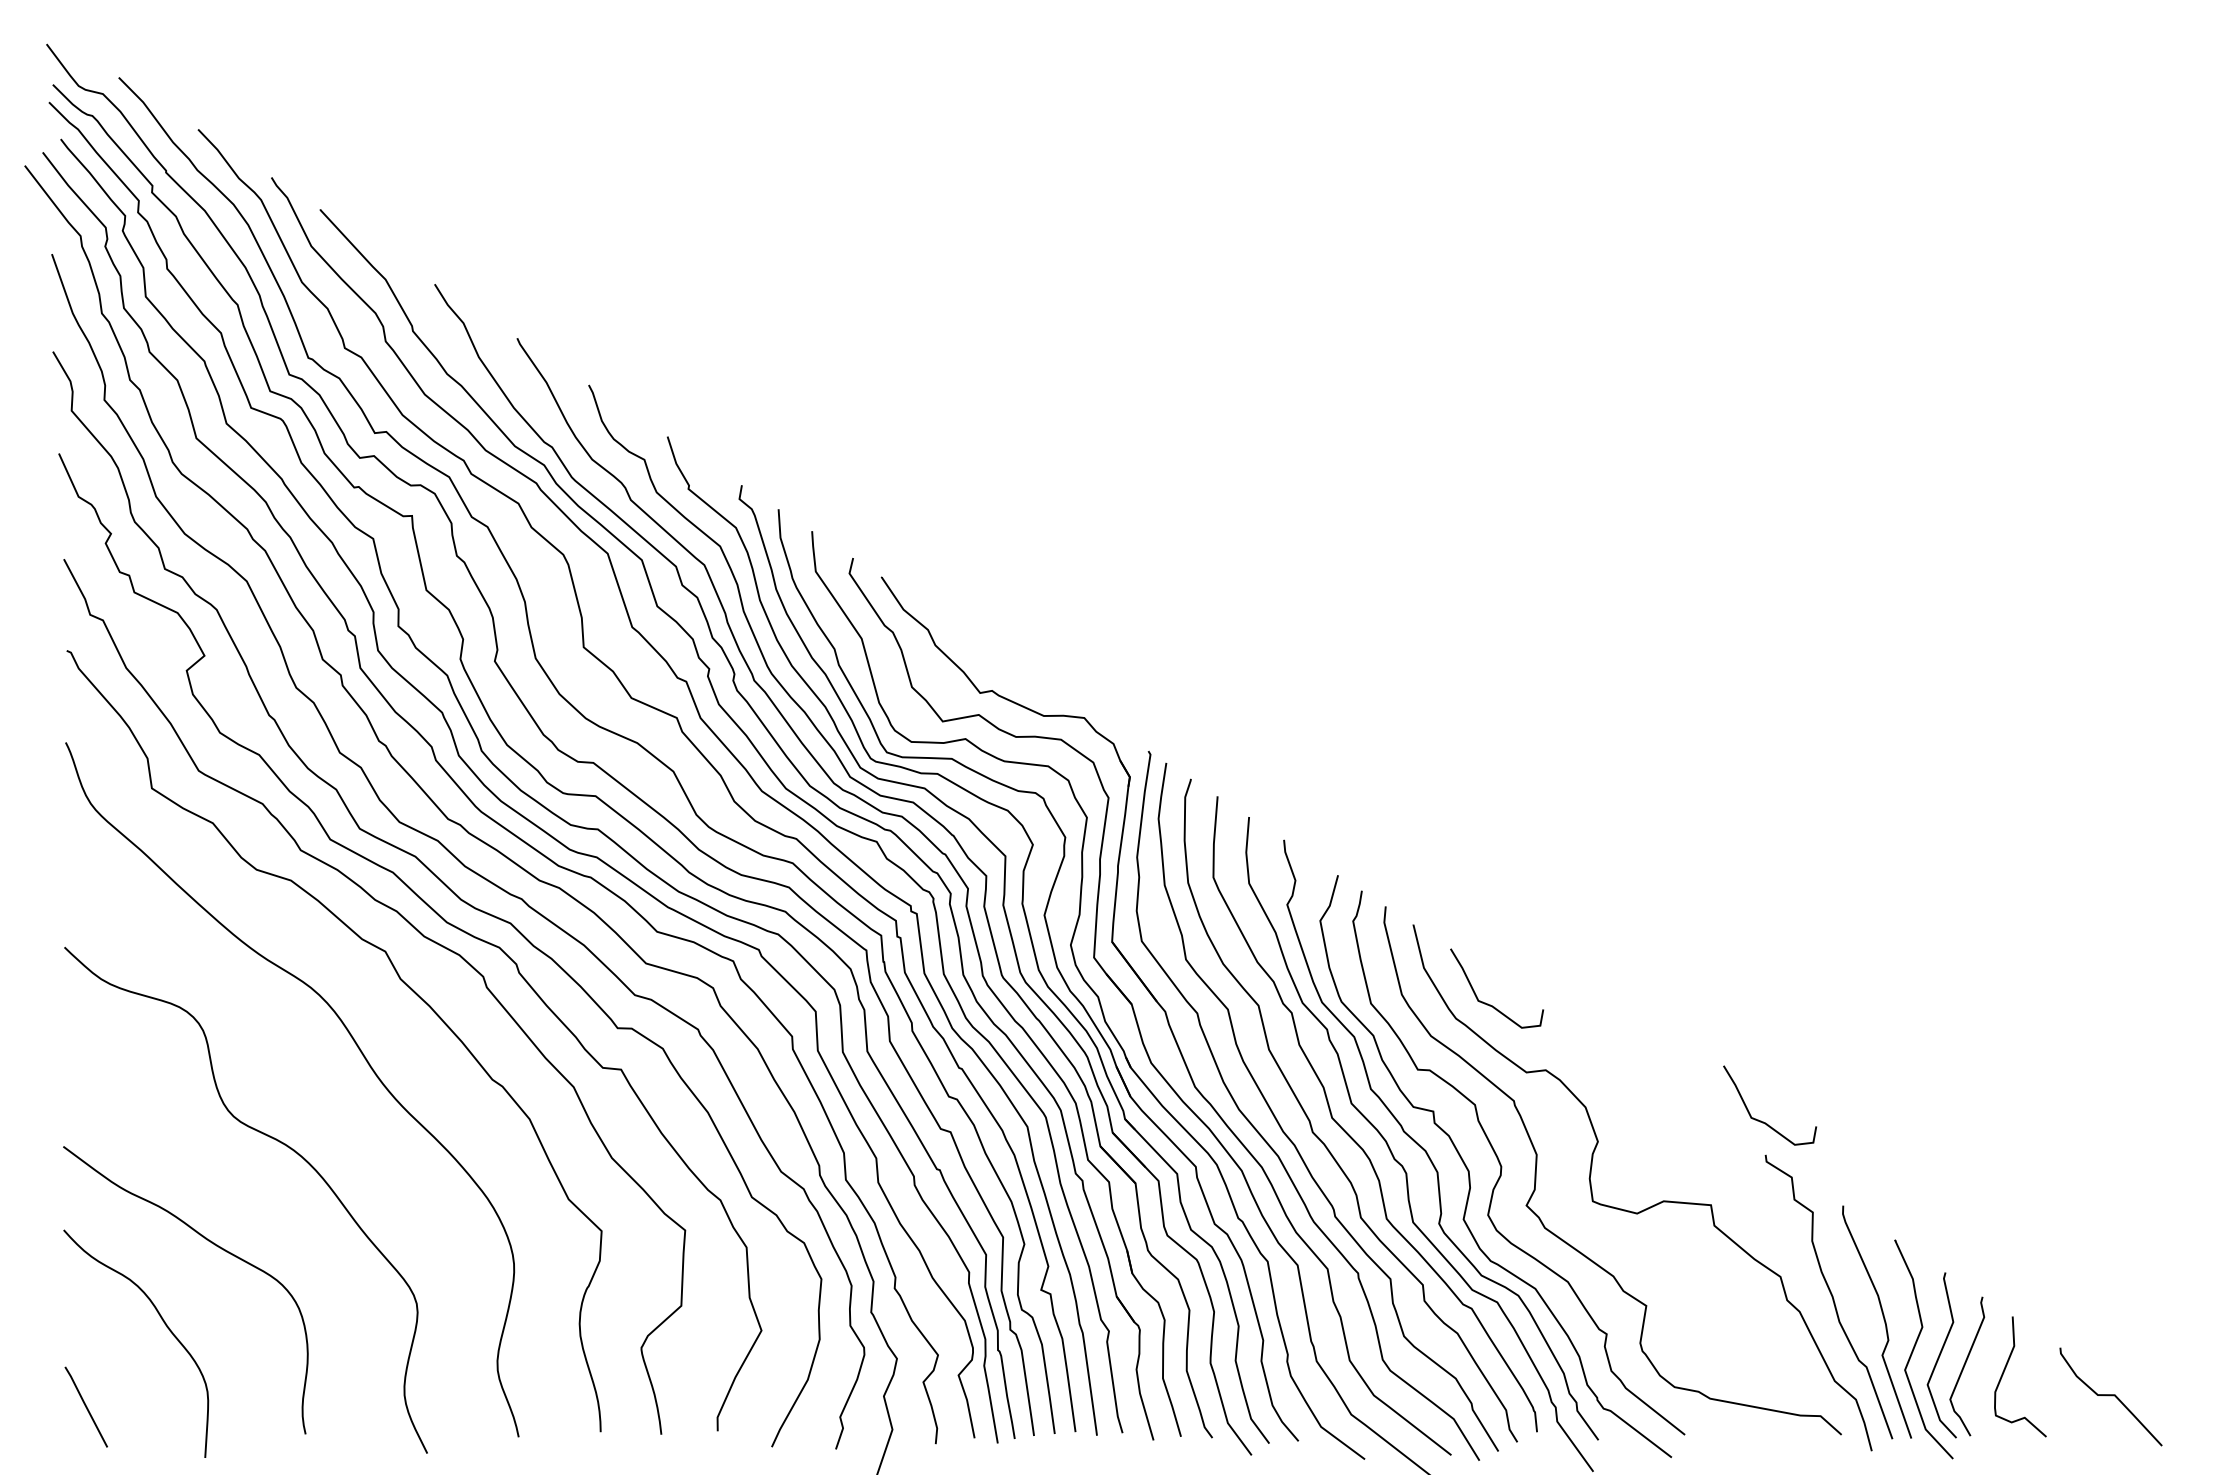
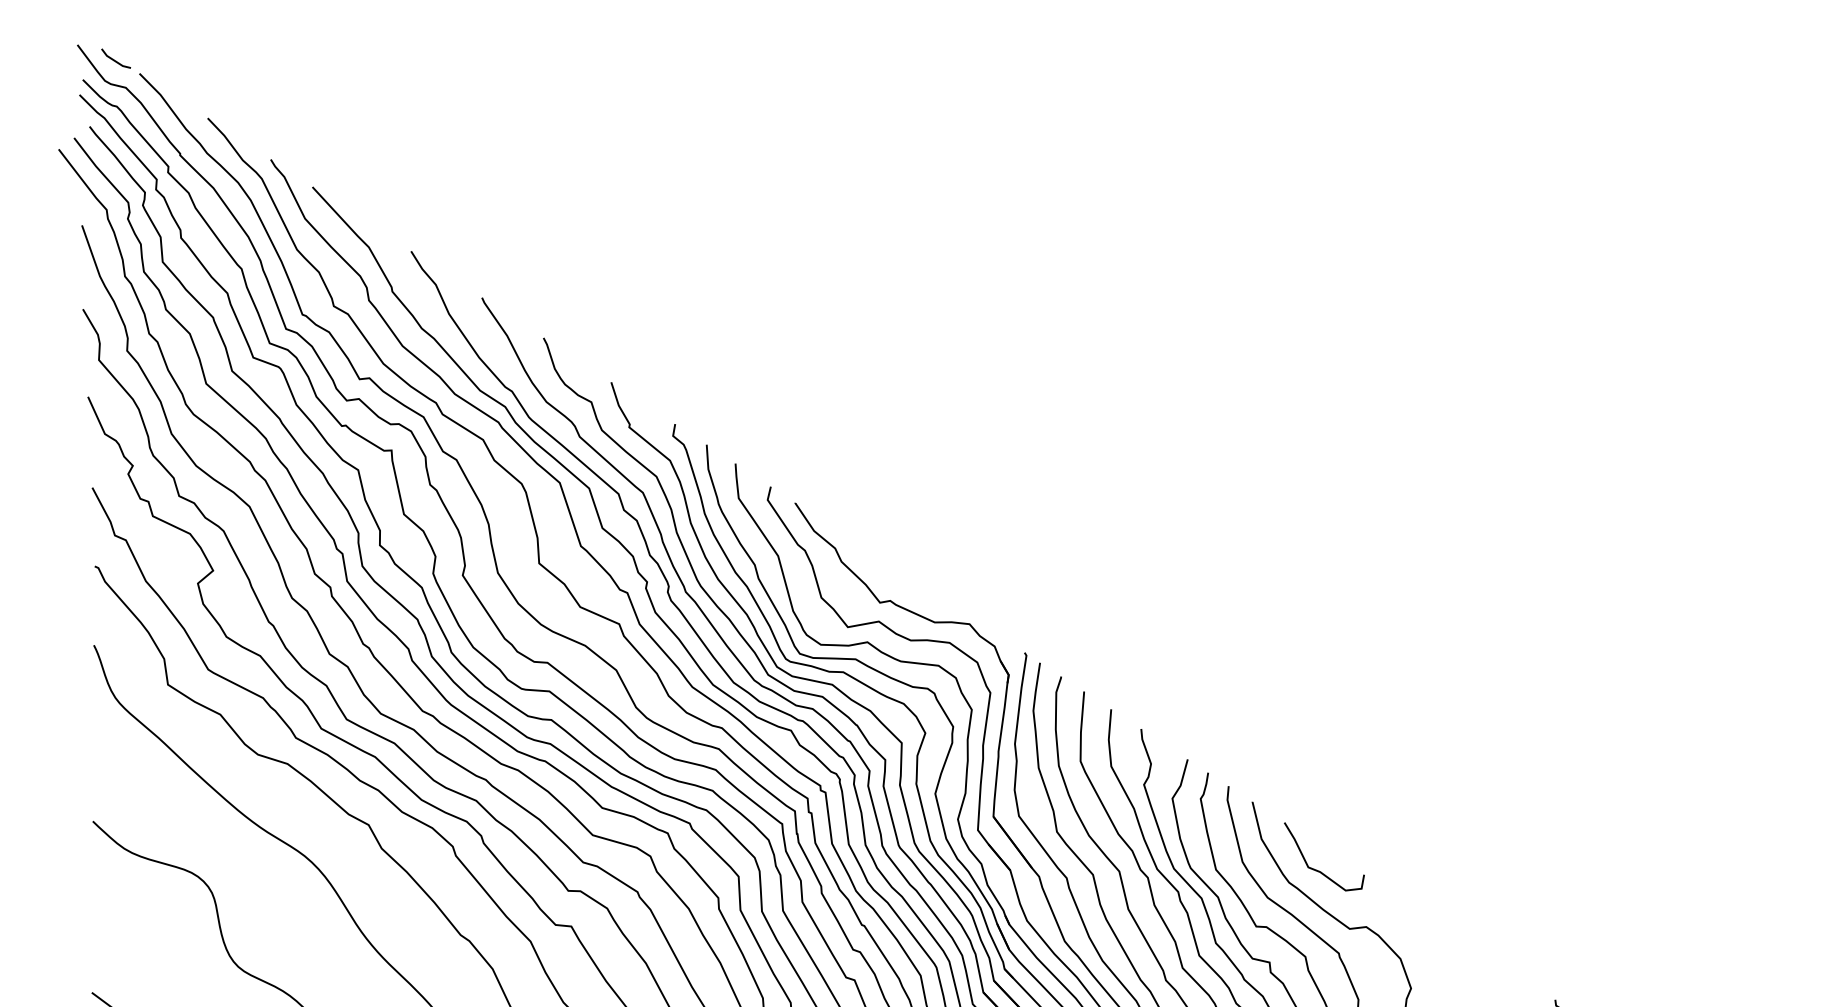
line: (90, 61) -> (115, 59), added
curve: (1763, 1121) -> (1553, 971), removed

